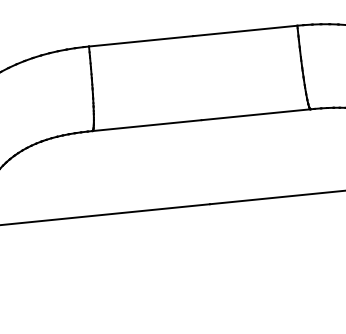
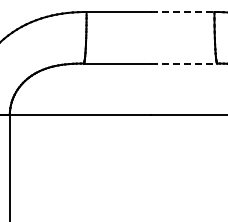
line: (245, 31) -> (182, 12), solid -> dashed
line: (256, 114) -> (184, 63), solid -> dashed

